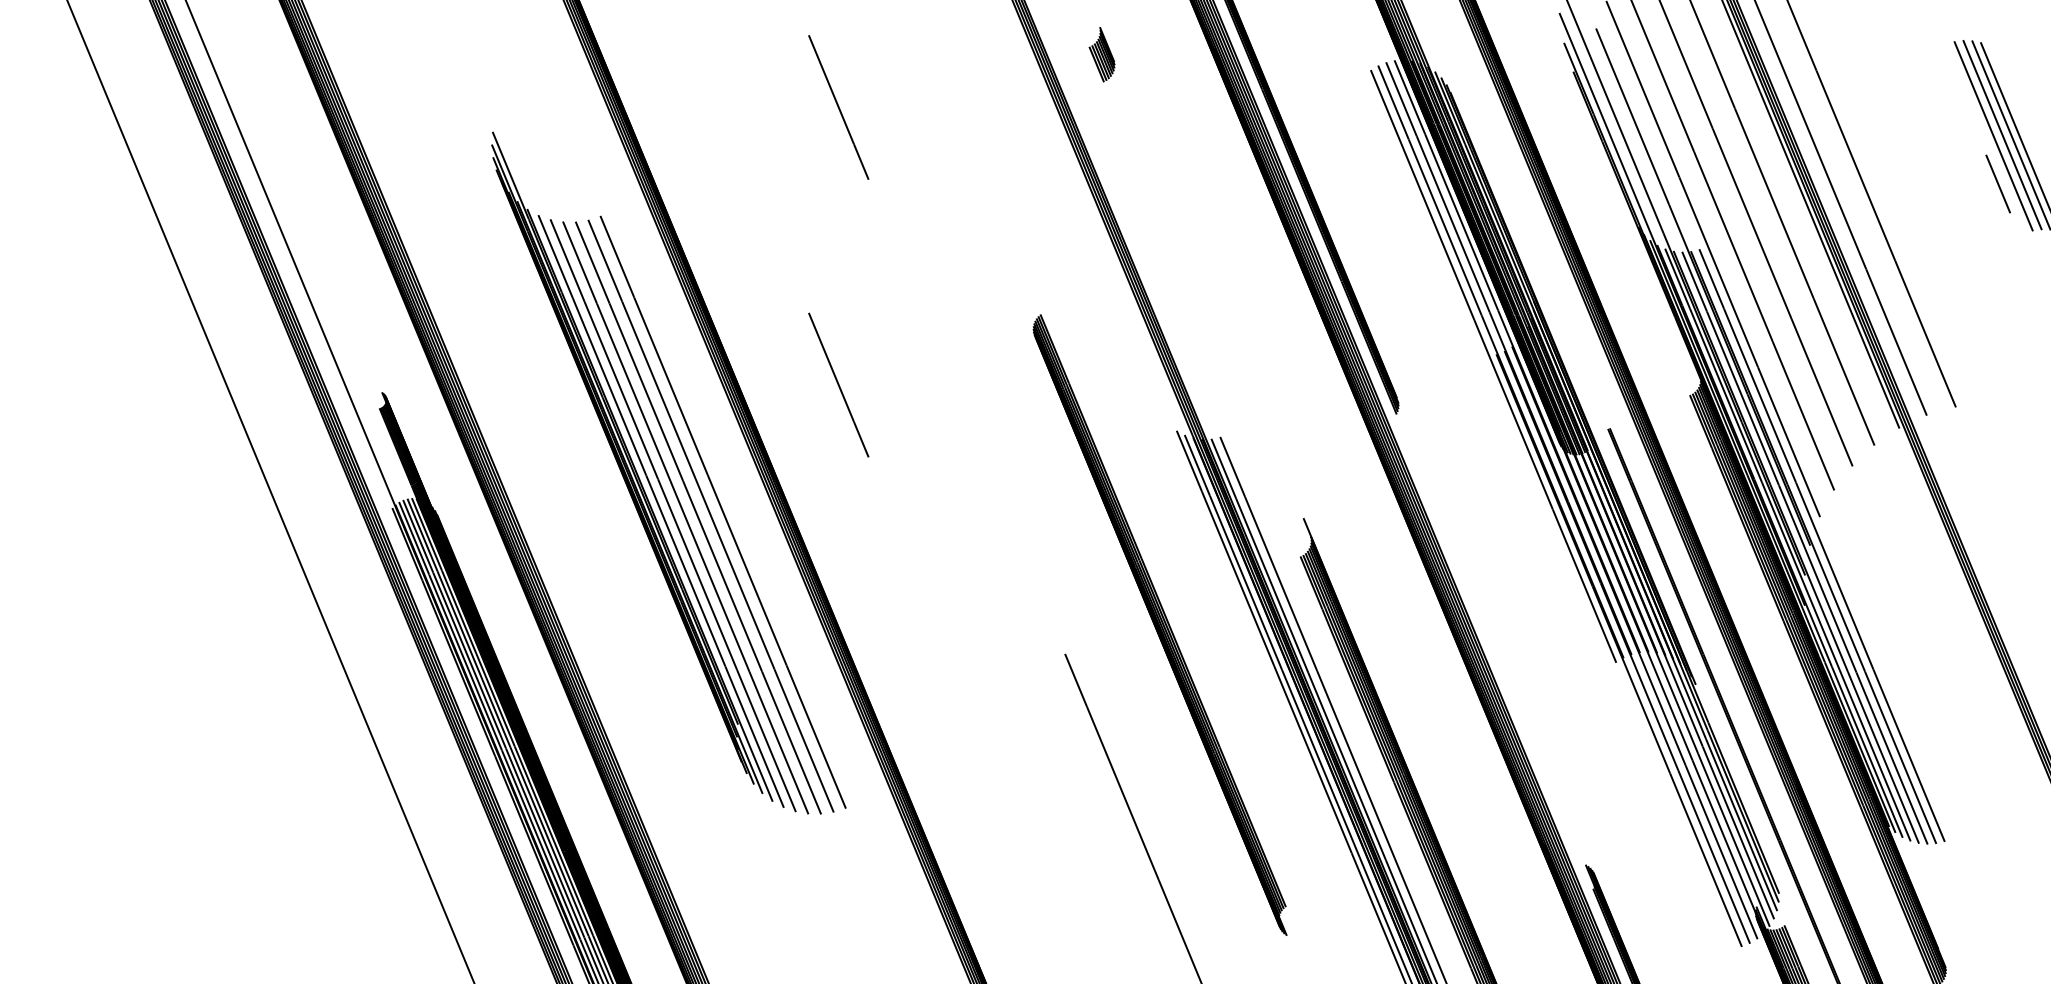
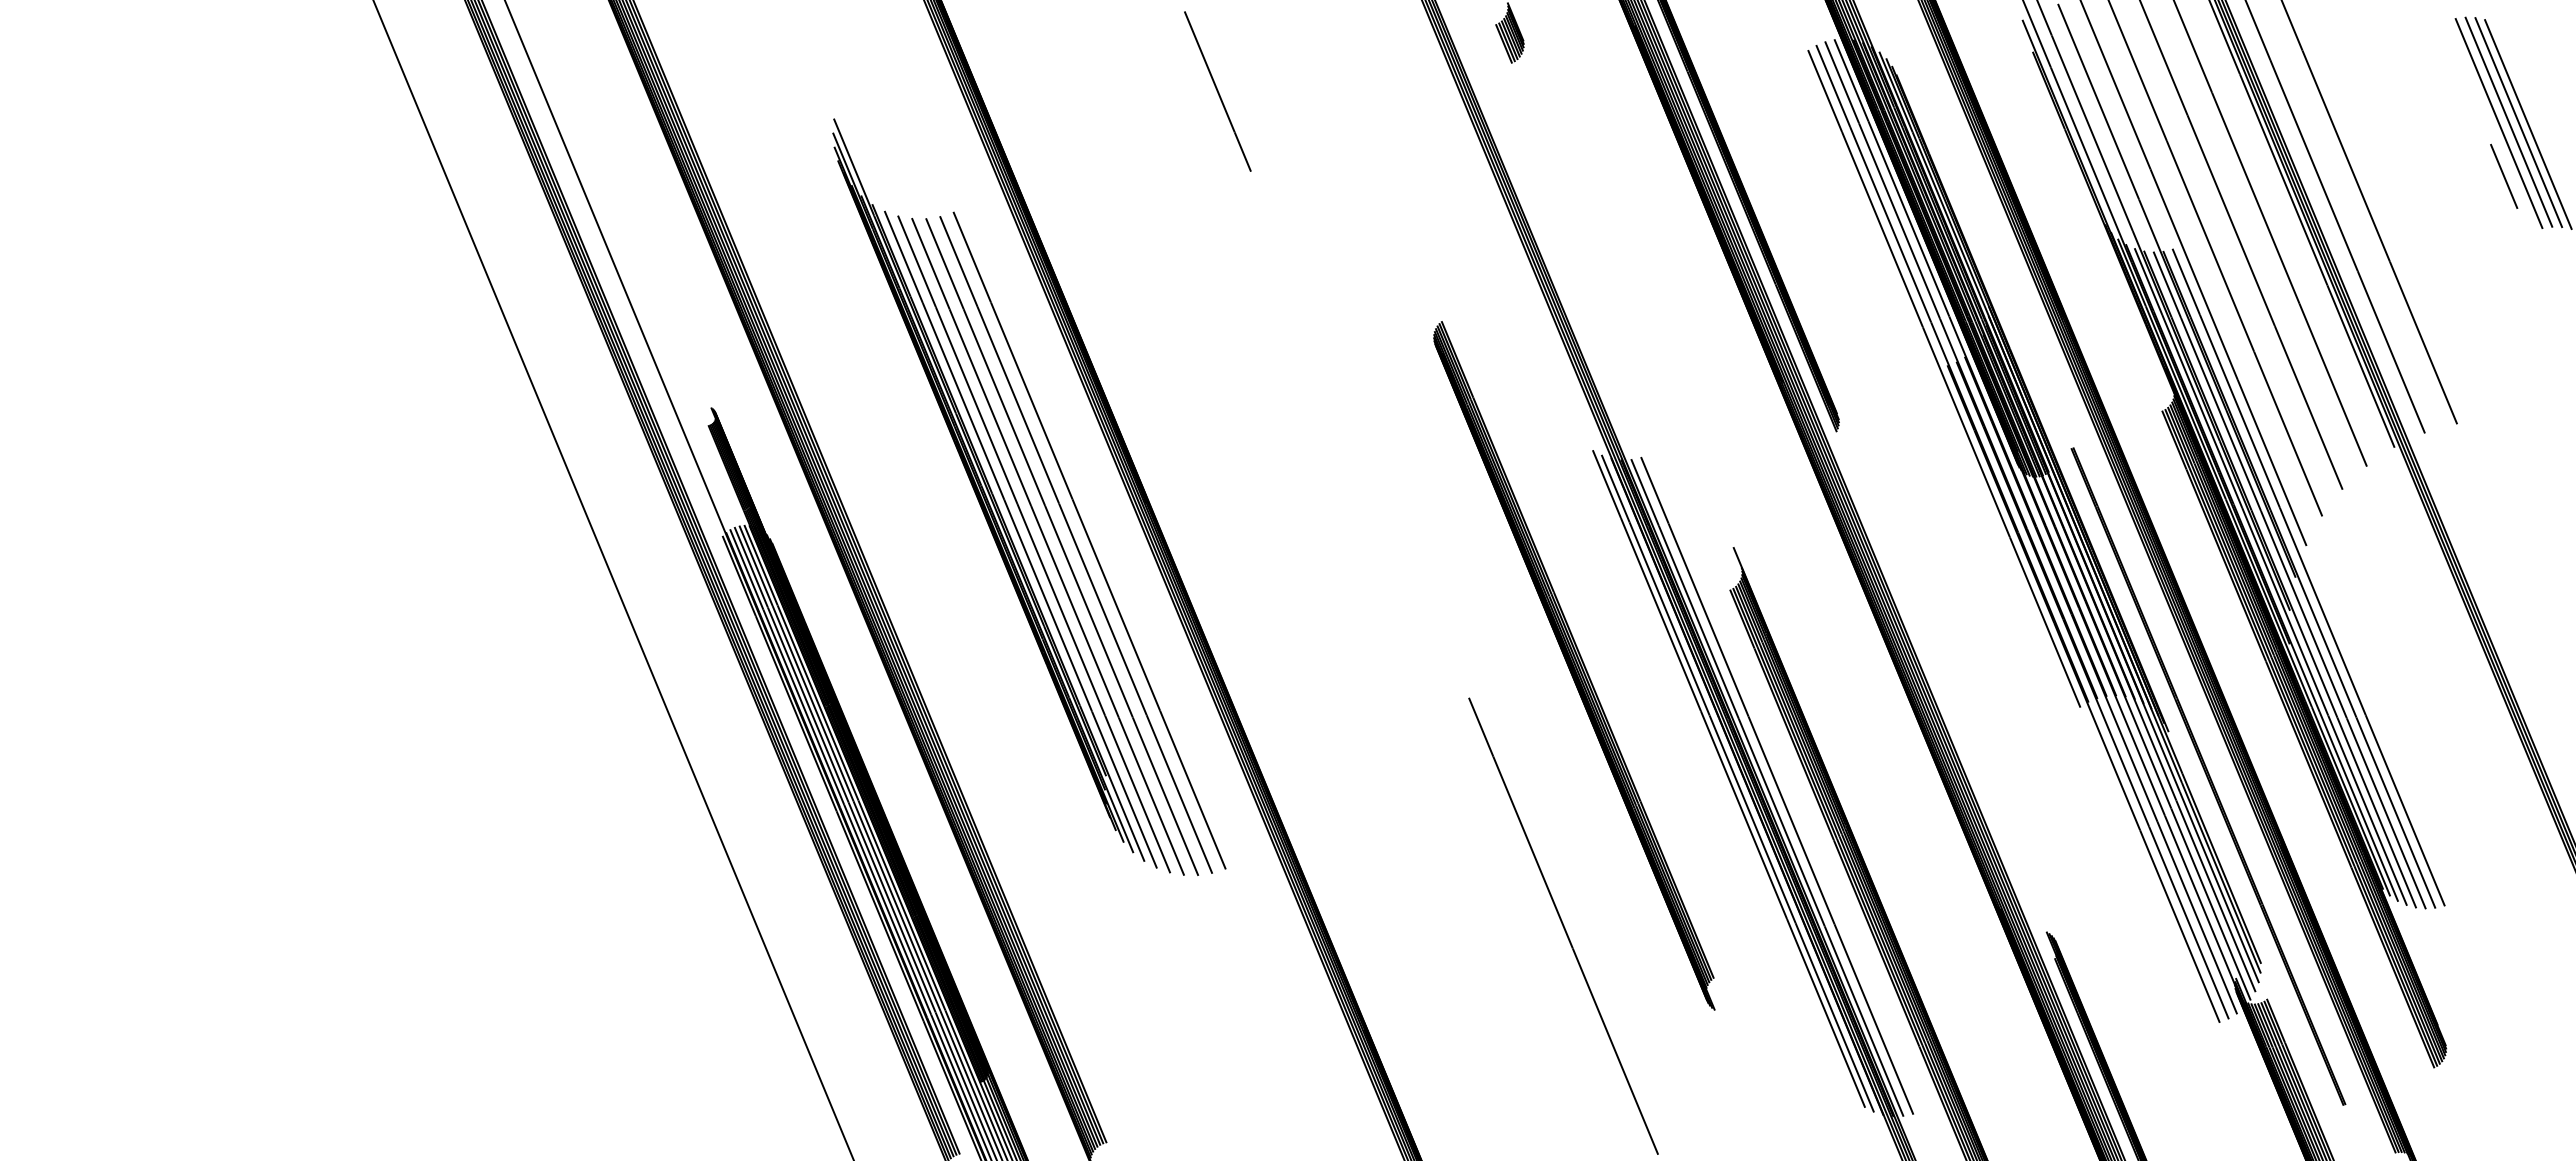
line: (838, 385) -> (1217, 399), removed

